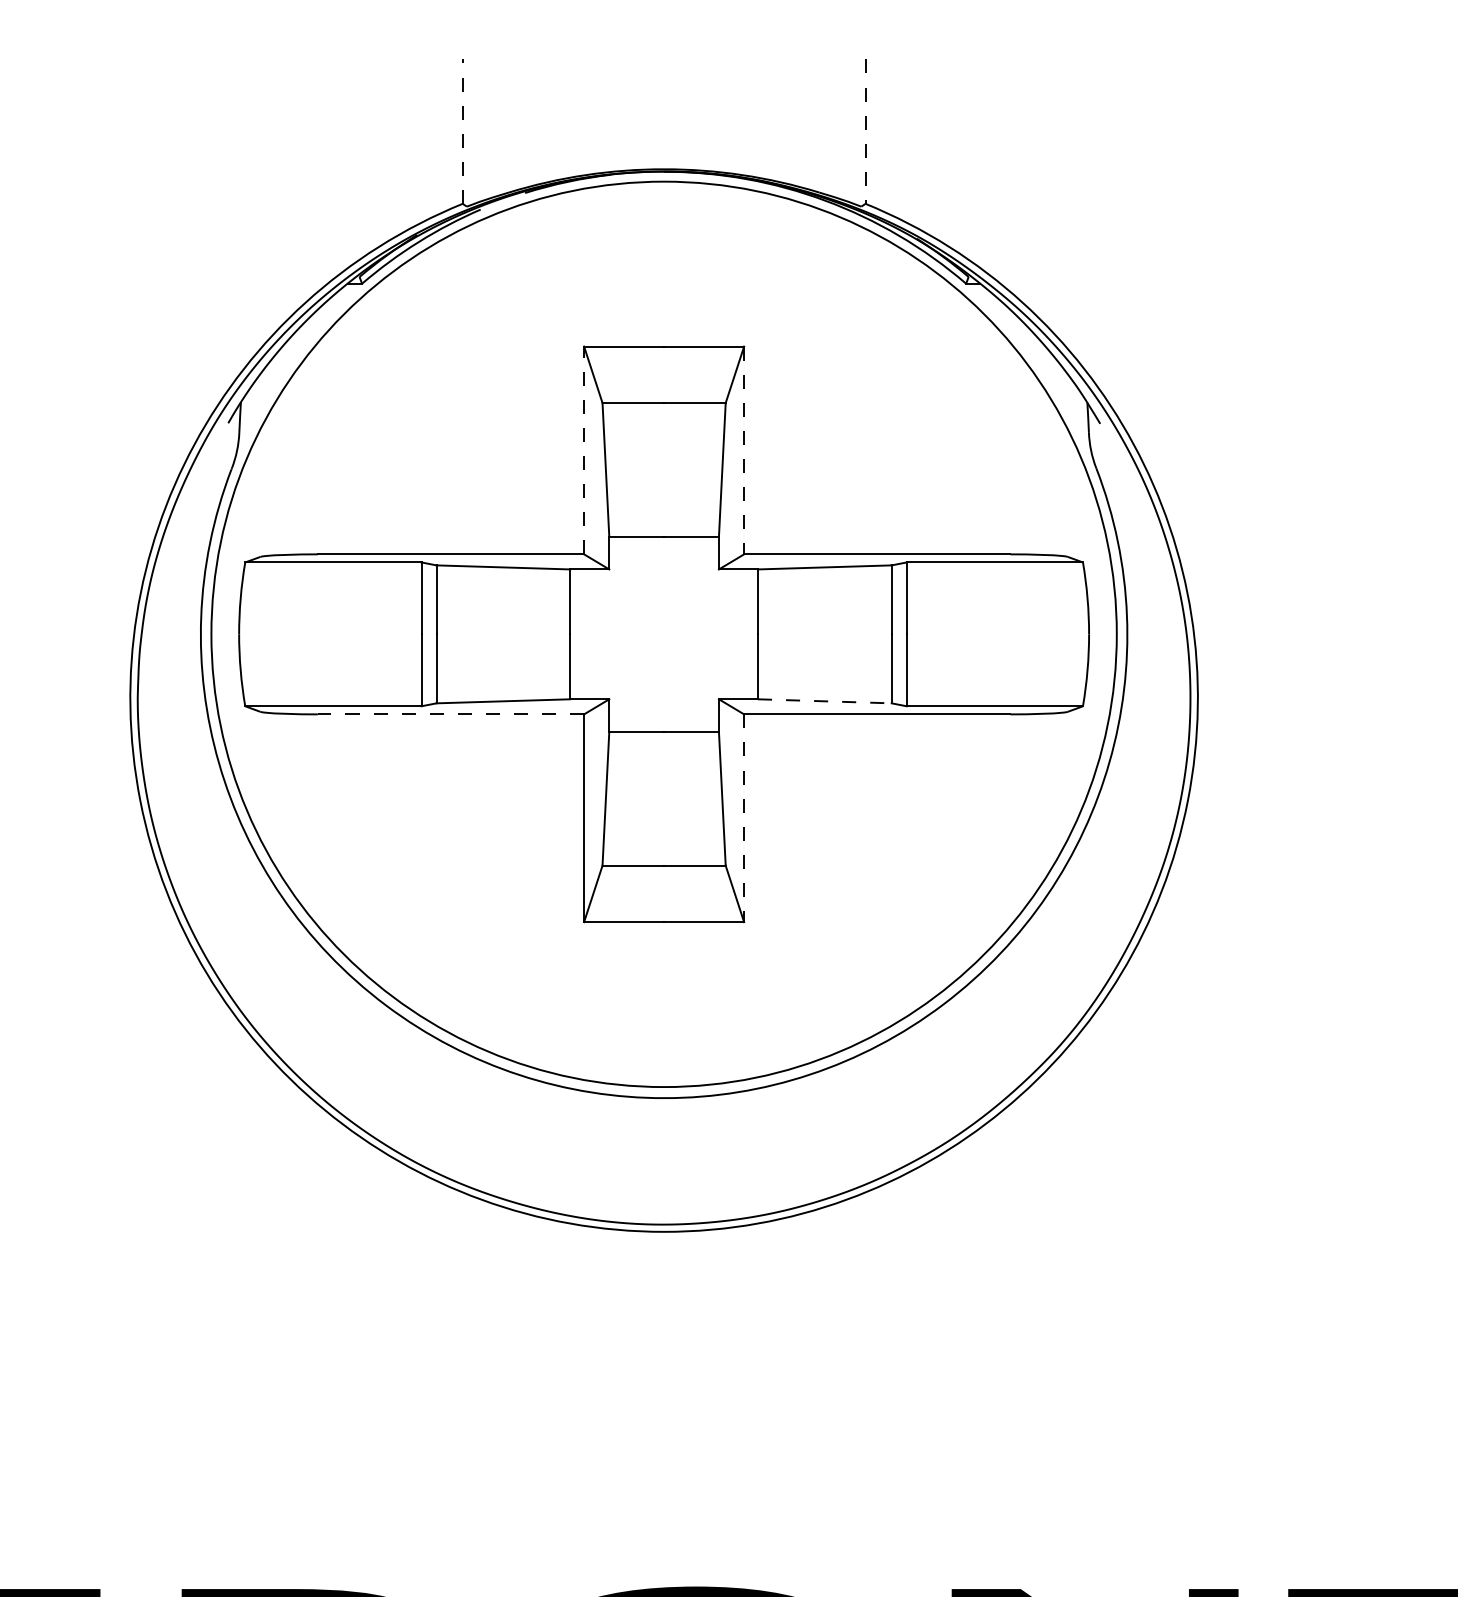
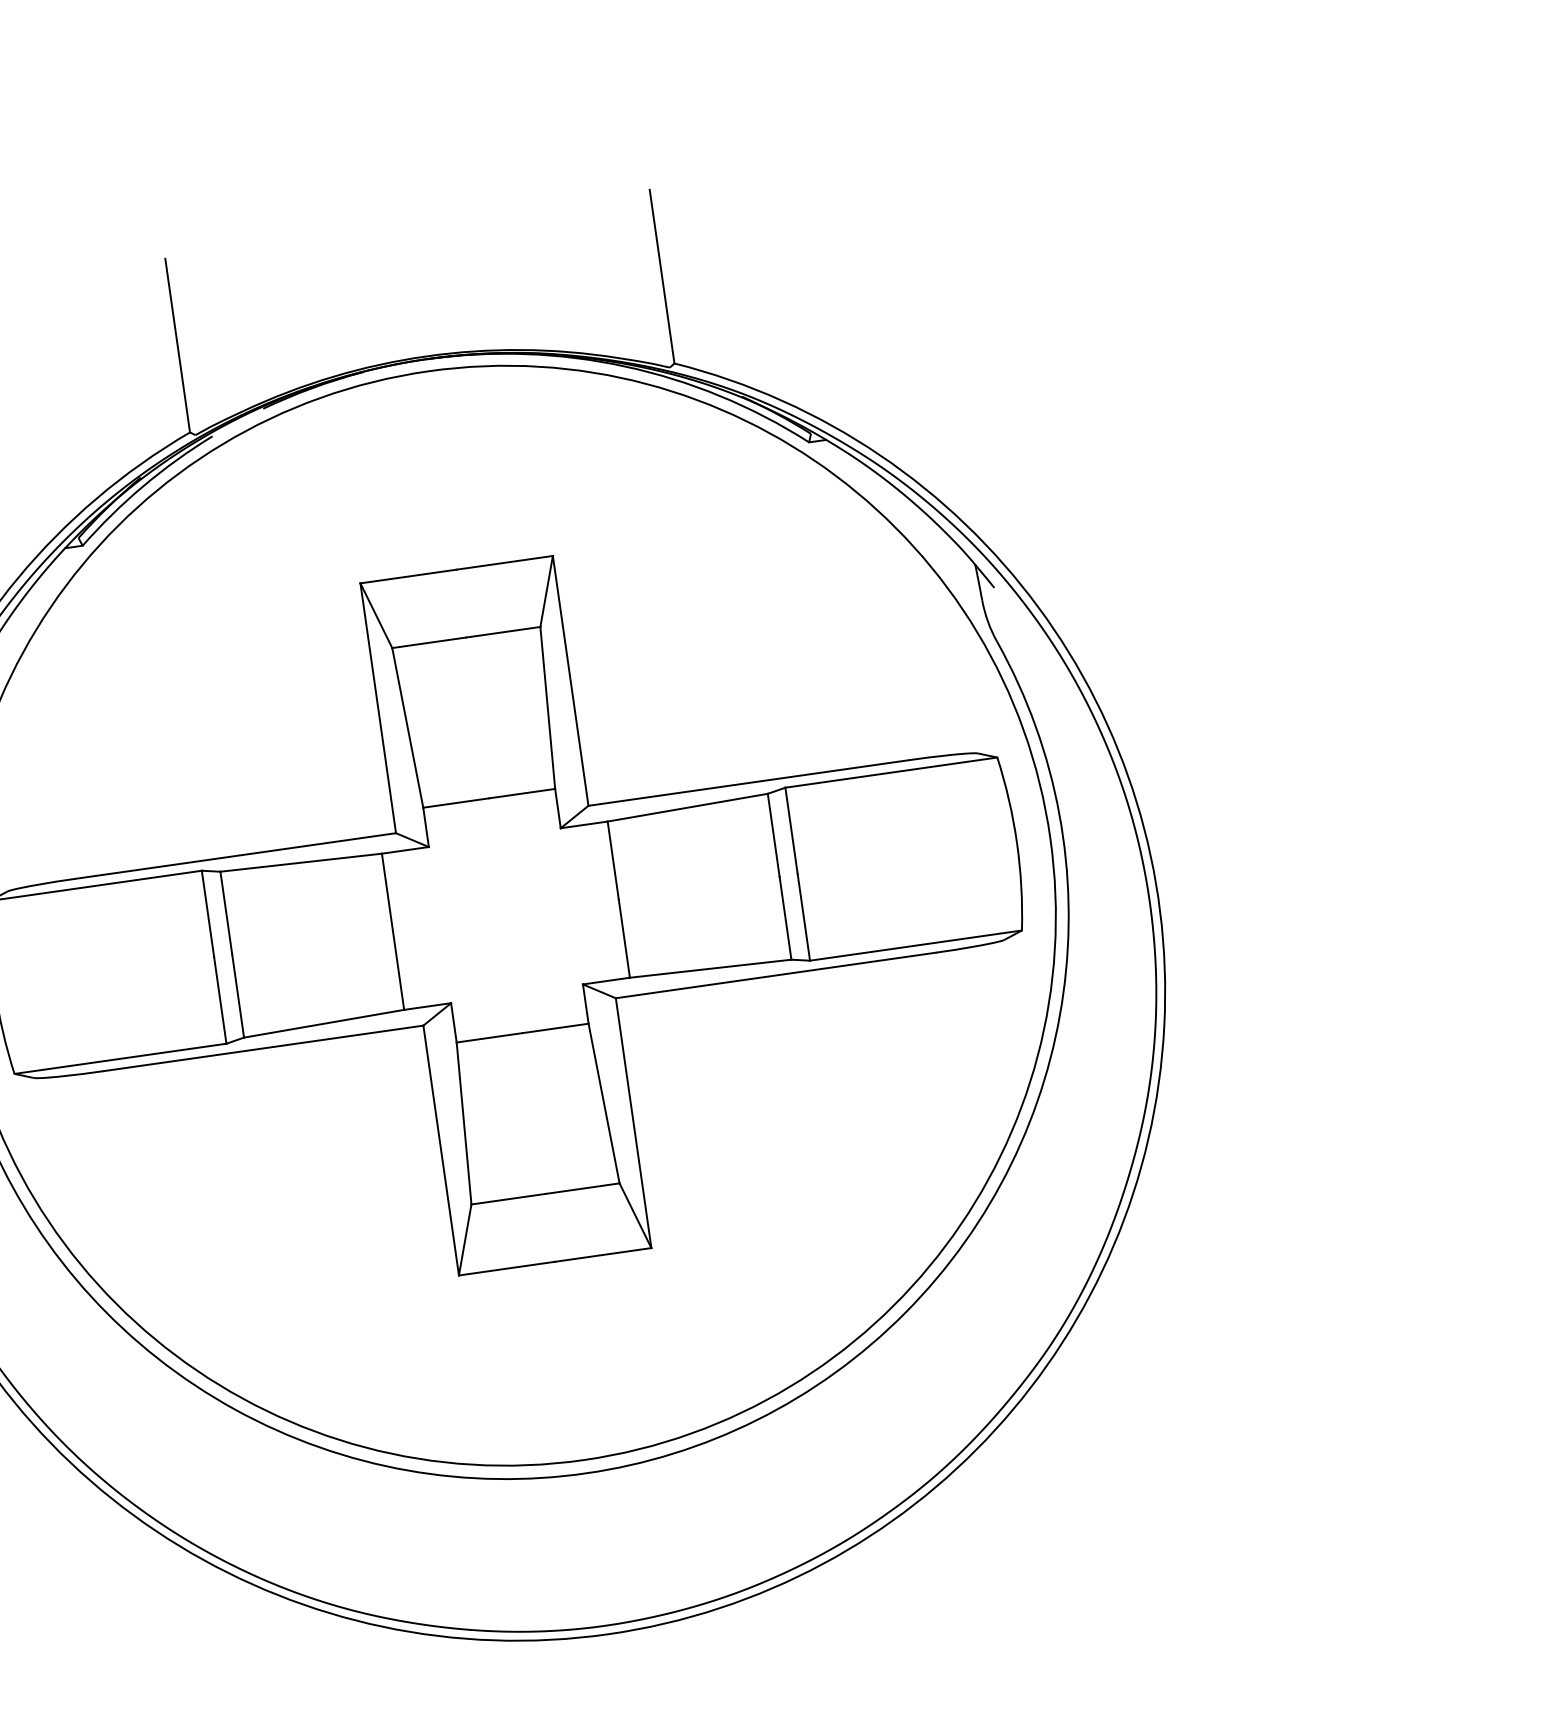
line: (462, 131) -> (177, 345), dashed -> solid
line: (865, 132) -> (662, 277), dashed -> solid
line: (584, 450) -> (378, 708), dashed -> solid
line: (744, 450) -> (571, 680), dashed -> solid
line: (824, 701) -> (710, 969), dashed -> solid
line: (450, 714) -> (262, 1048), dashed -> solid
line: (744, 818) -> (634, 1123), dashed -> solid

